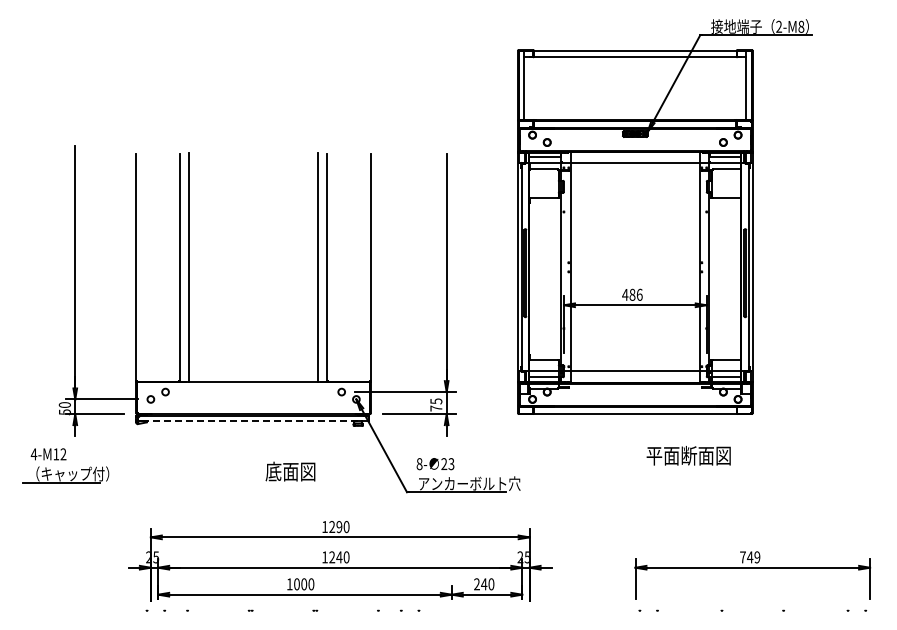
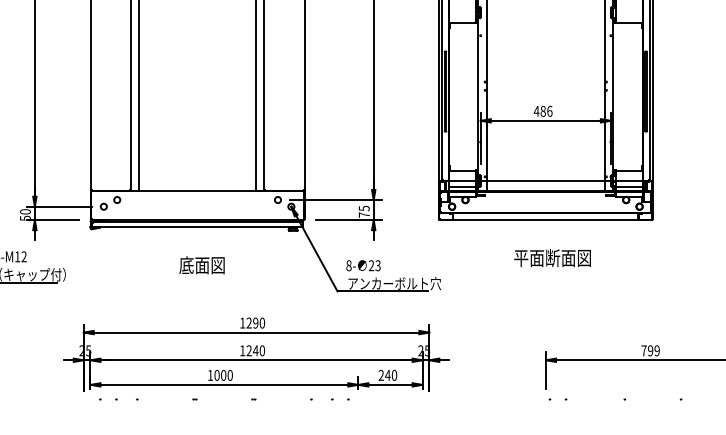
line: (253, 421) -> (197, 226), dashed -> solid
text: (688, 455) -> (552, 257), moved
text: (290, 471) -> (202, 265), moved
text: (750, 557) -> (650, 350), 749 -> 799
part: (340, 561) -> (256, 354), moved

